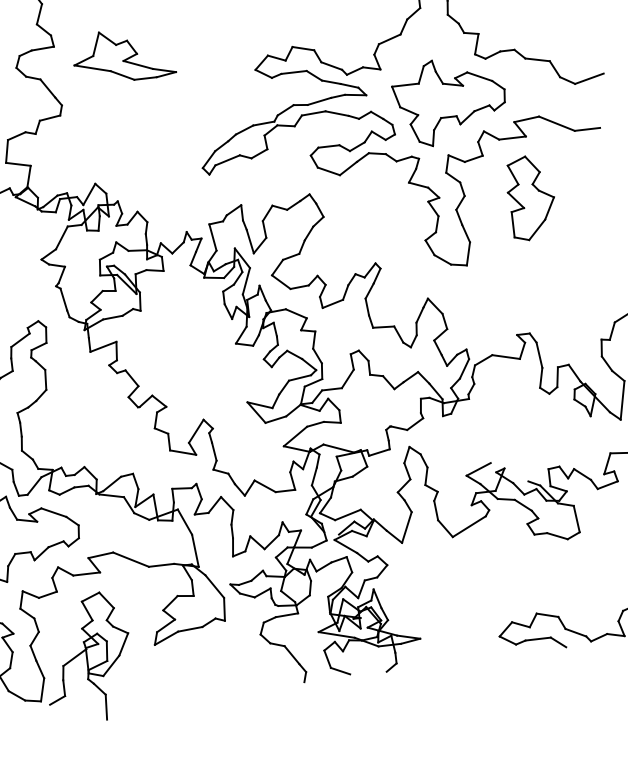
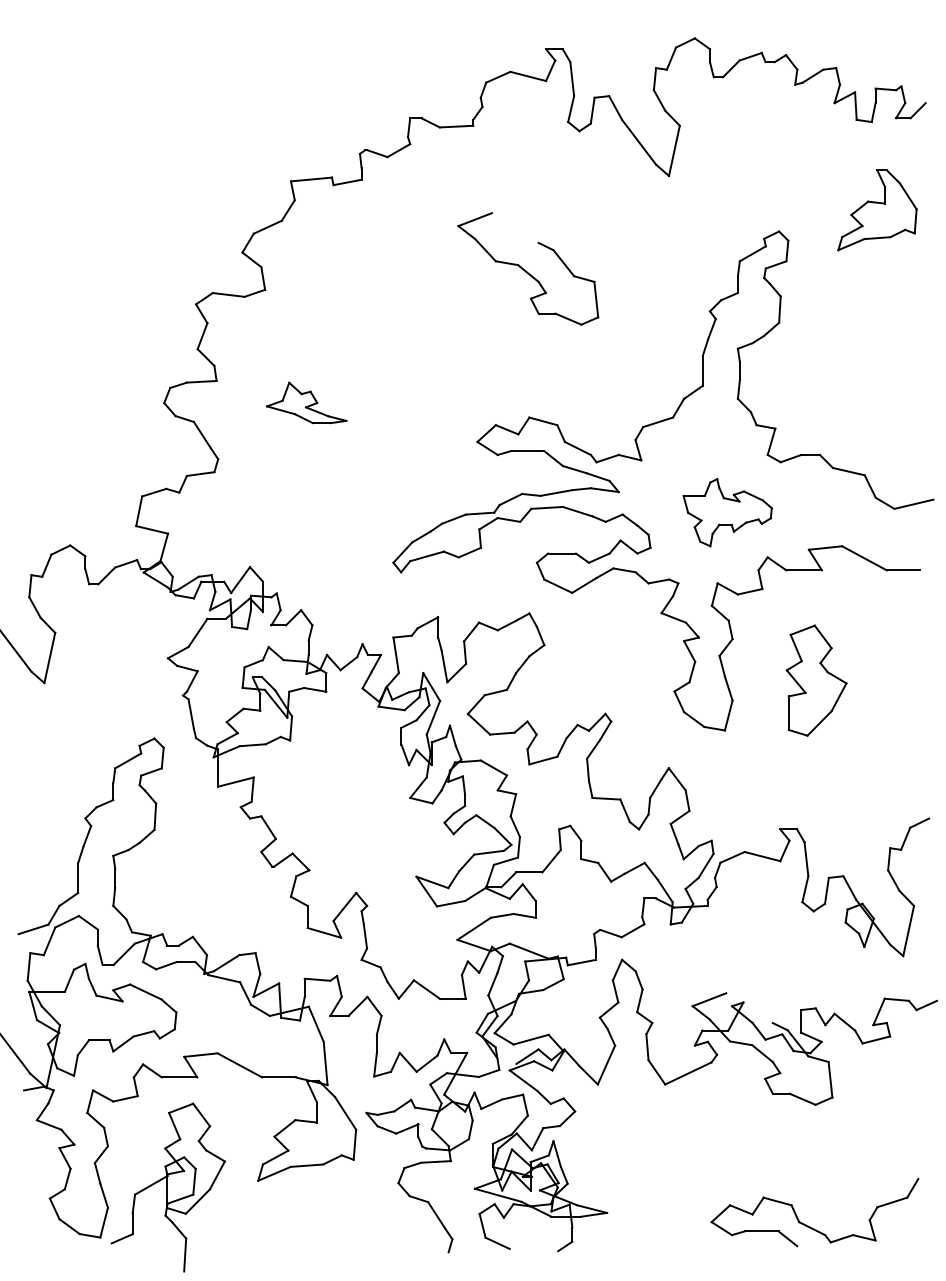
part: (123, 55) -> (306, 402), size x0.6
part: (449, 101) -> (727, 512), size x0.6
part: (531, 197) -> (816, 680), moved

